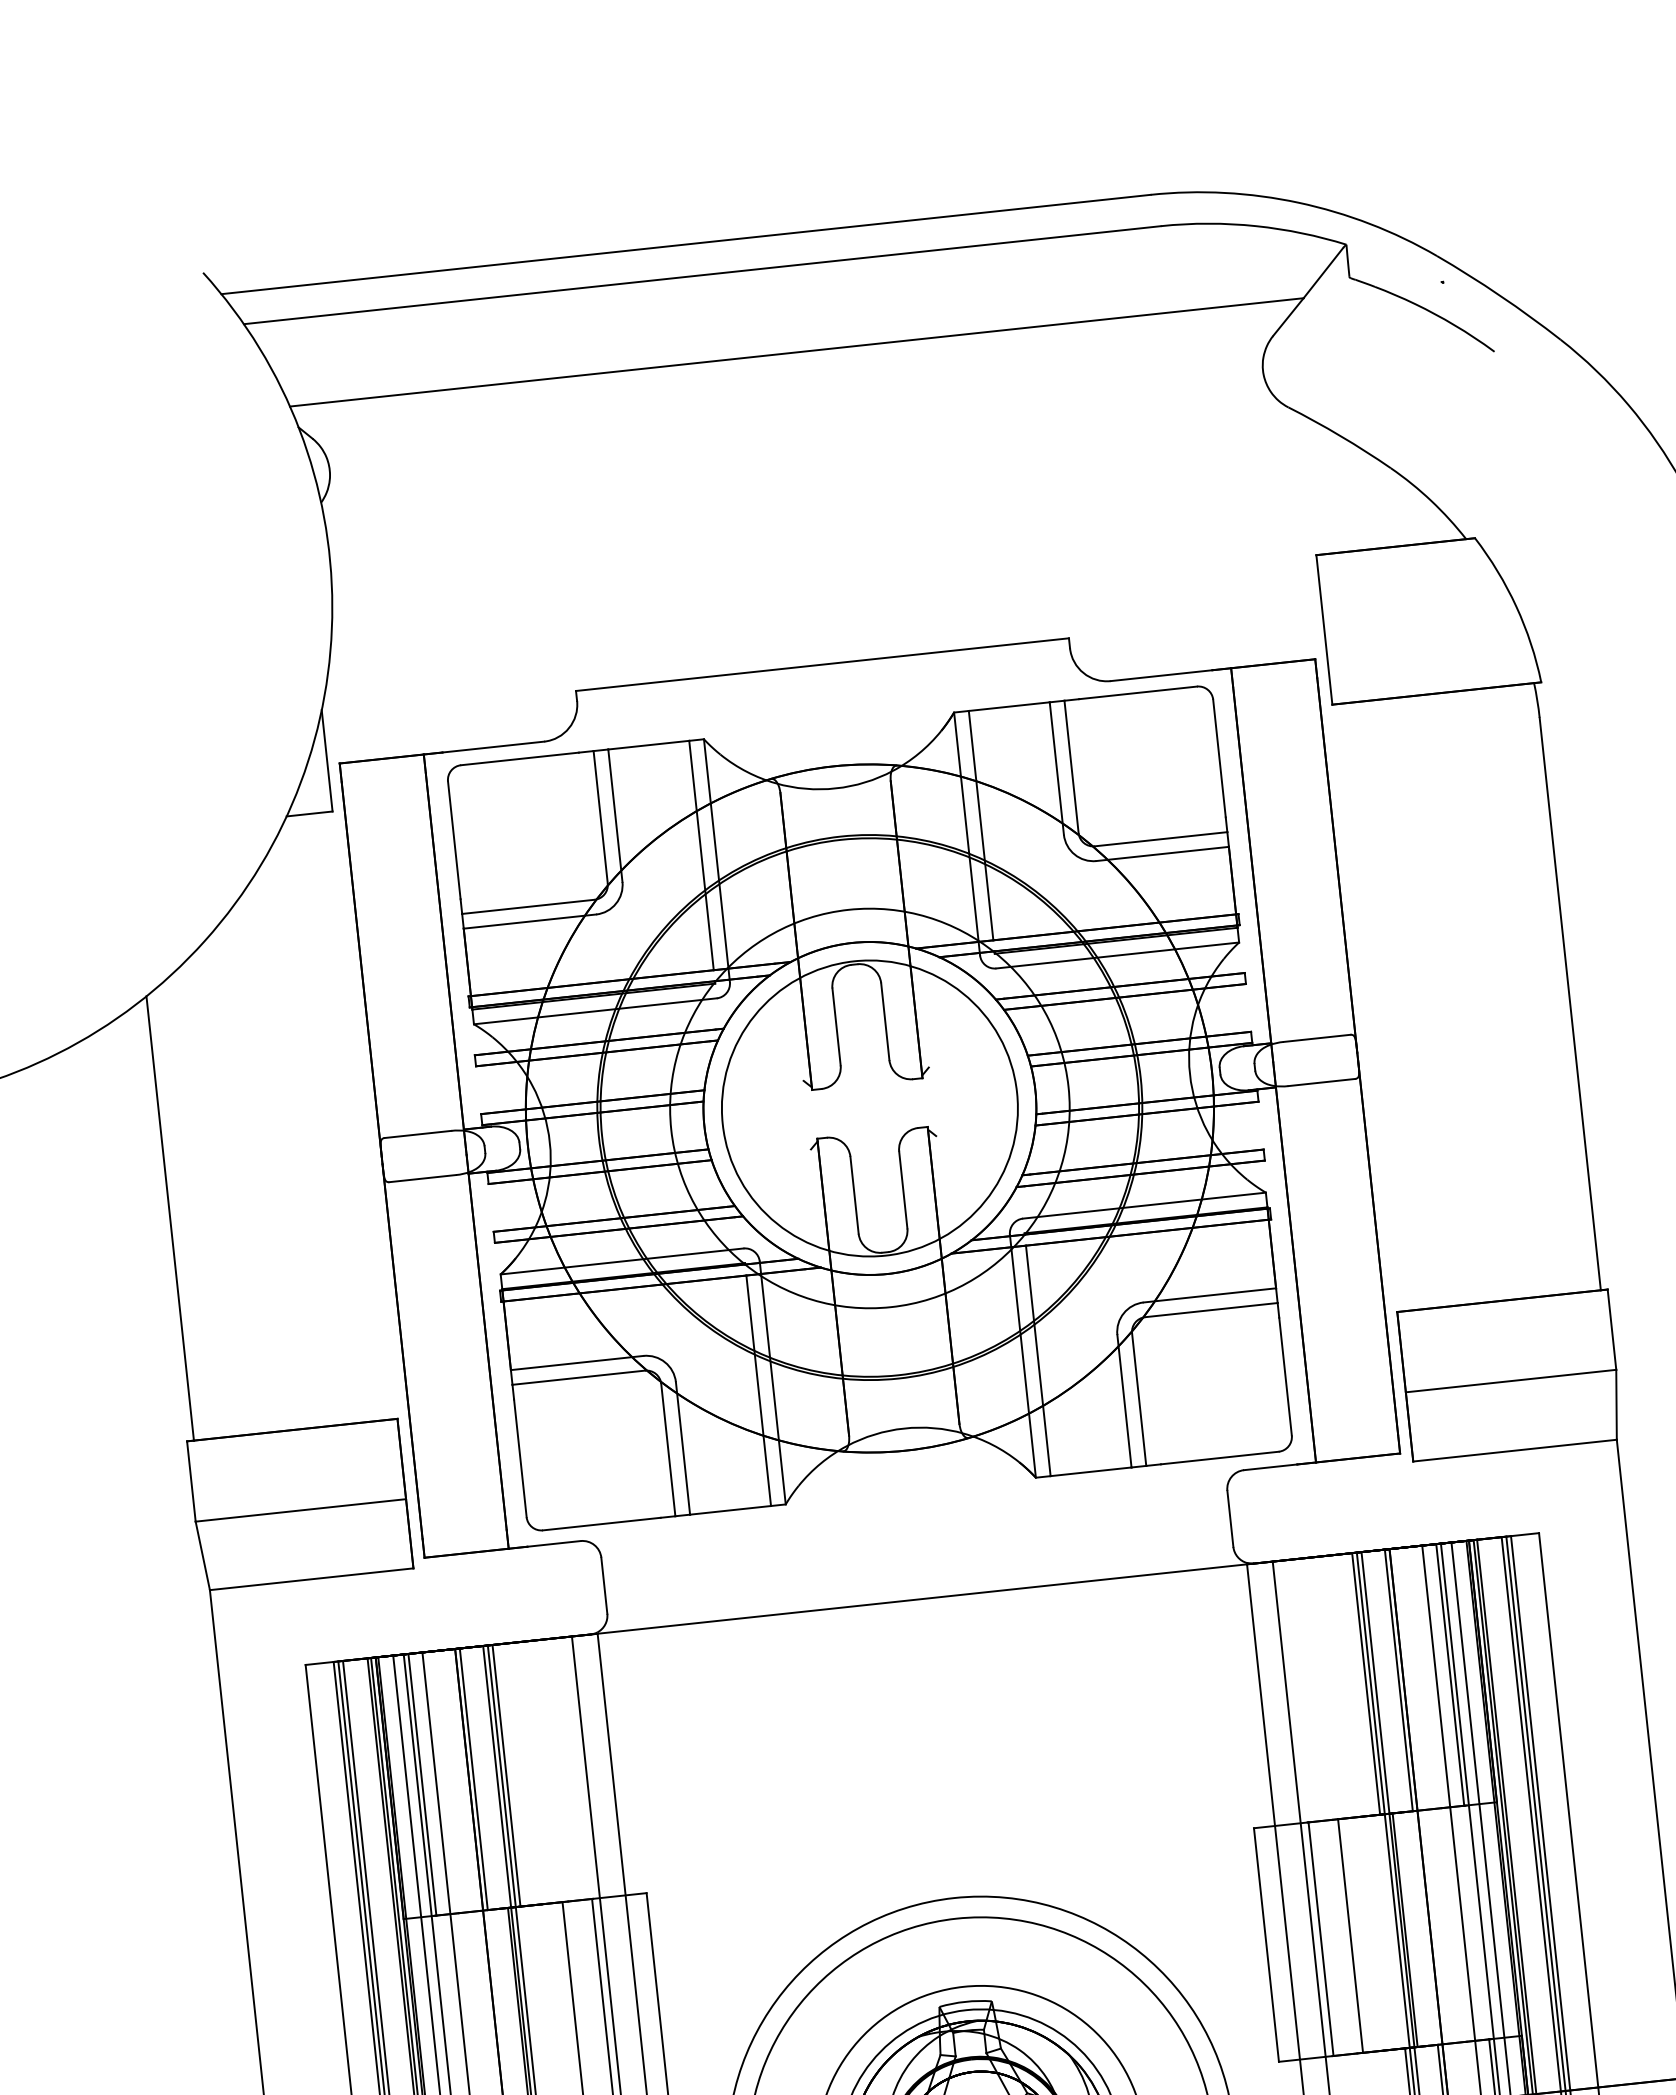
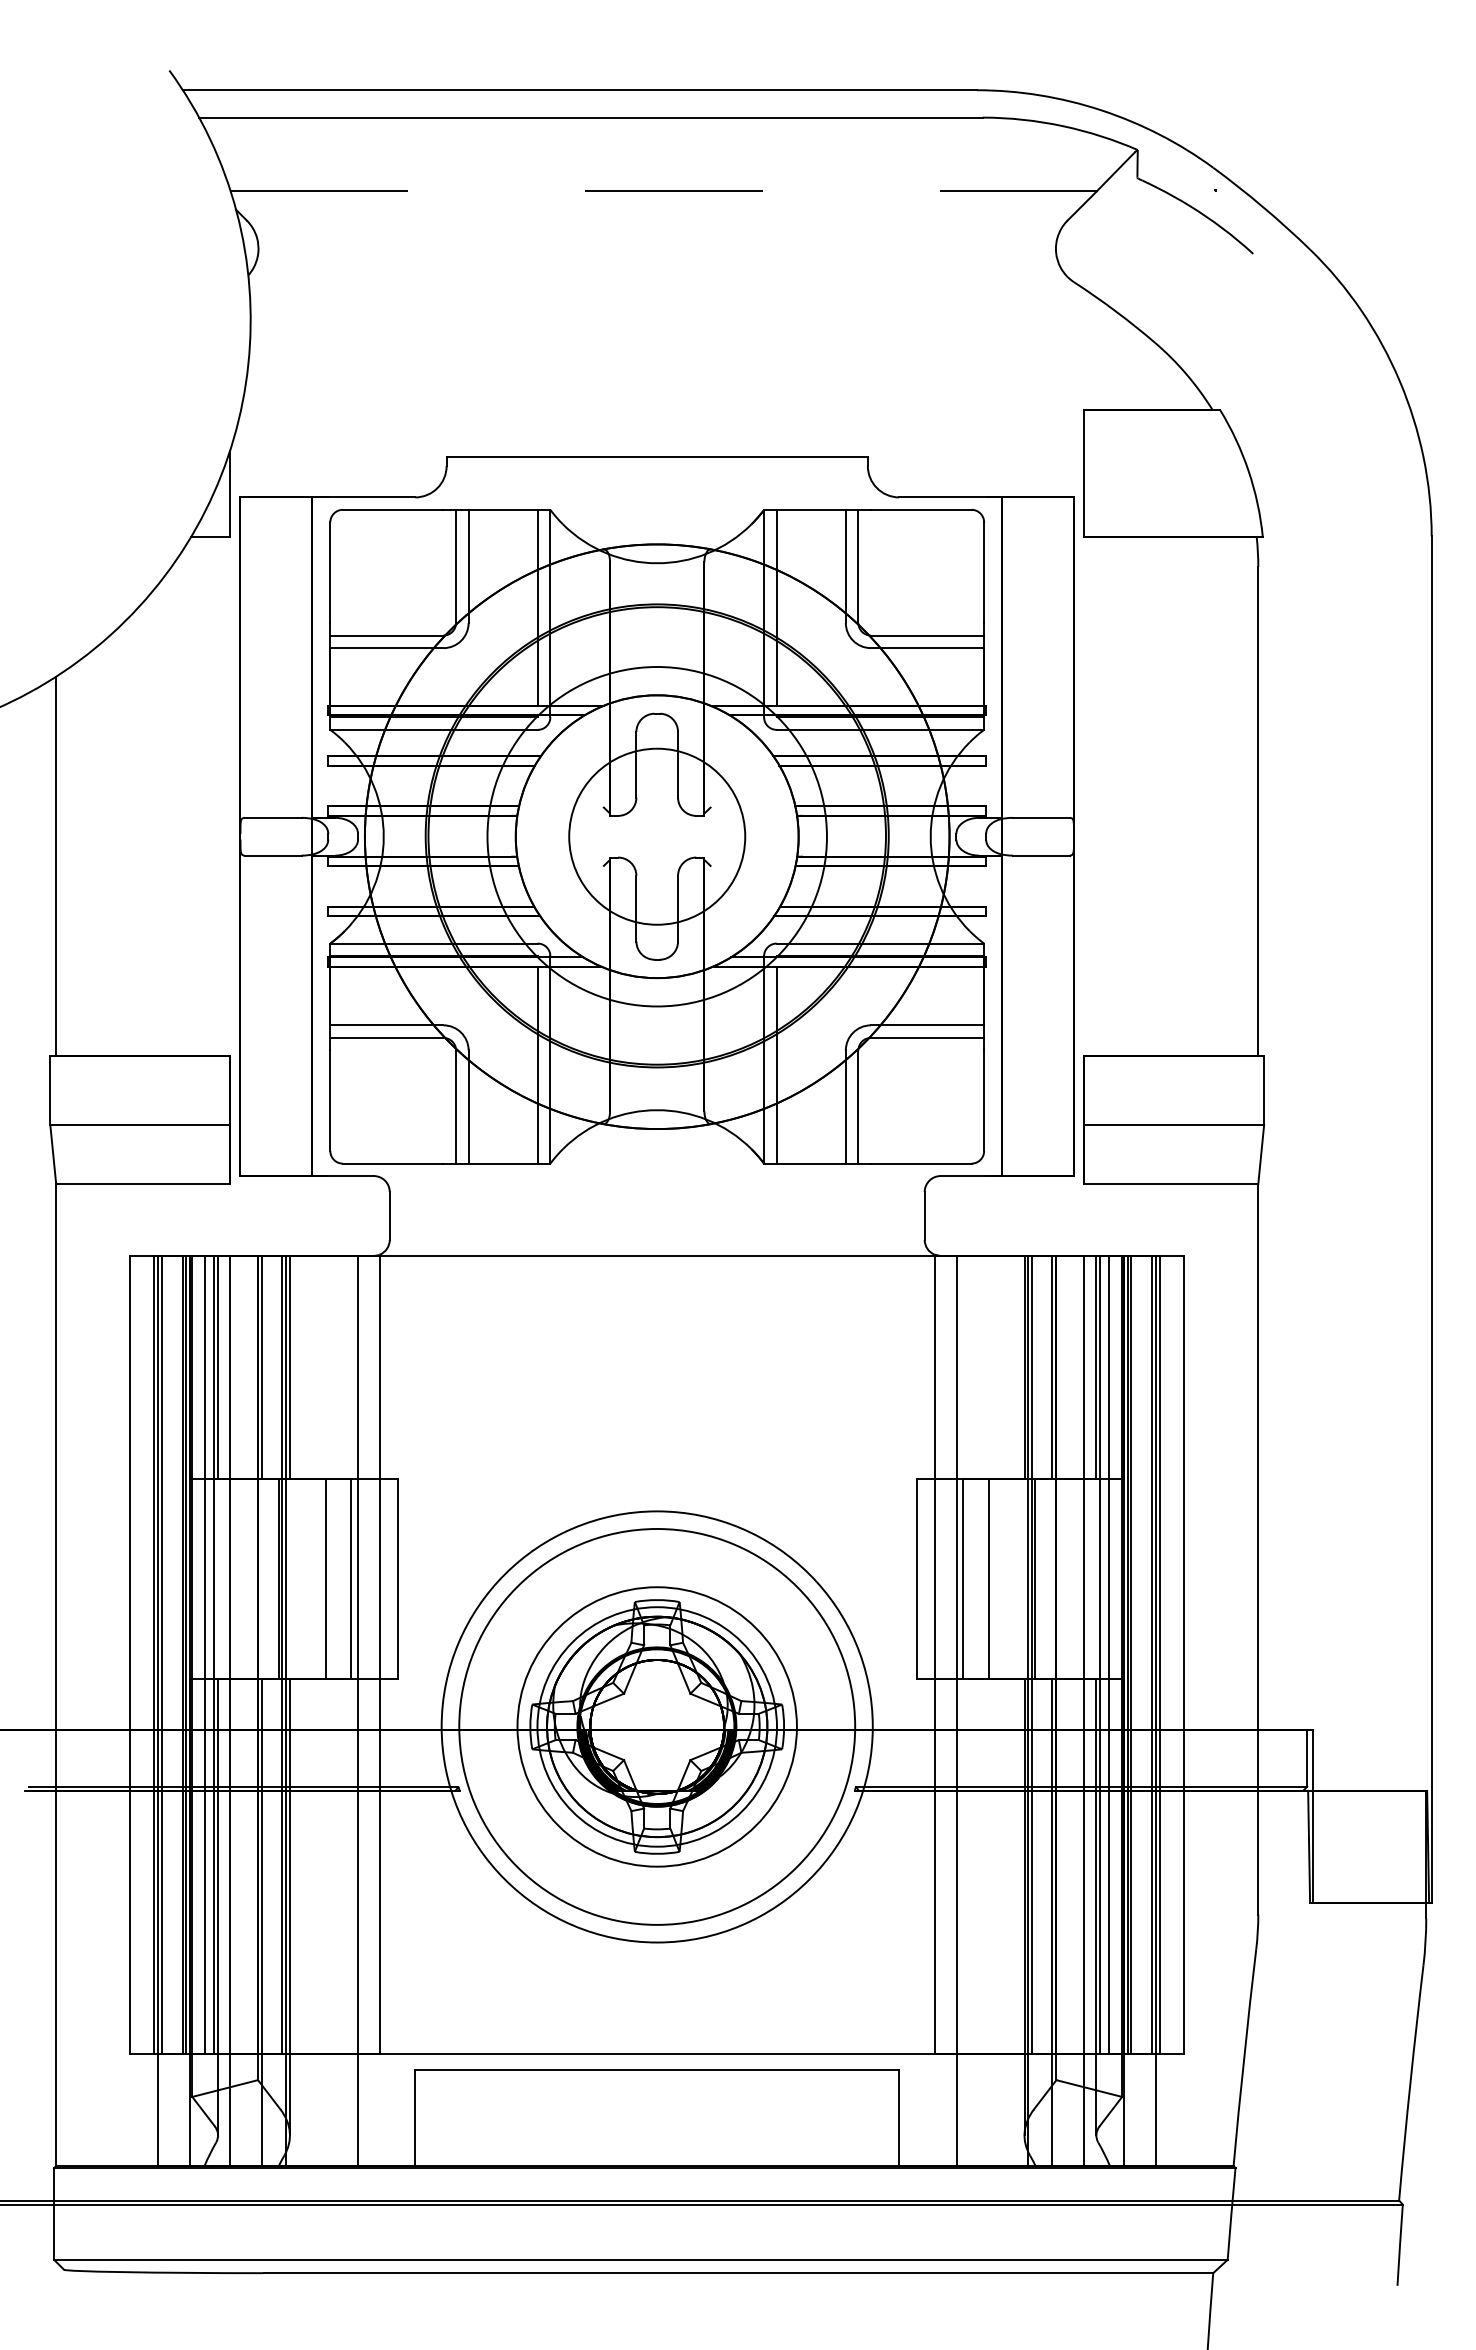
line: (797, 352) -> (664, 191), solid -> dashed
circle: (869, 1108) -> (656, 836), size x0.7

